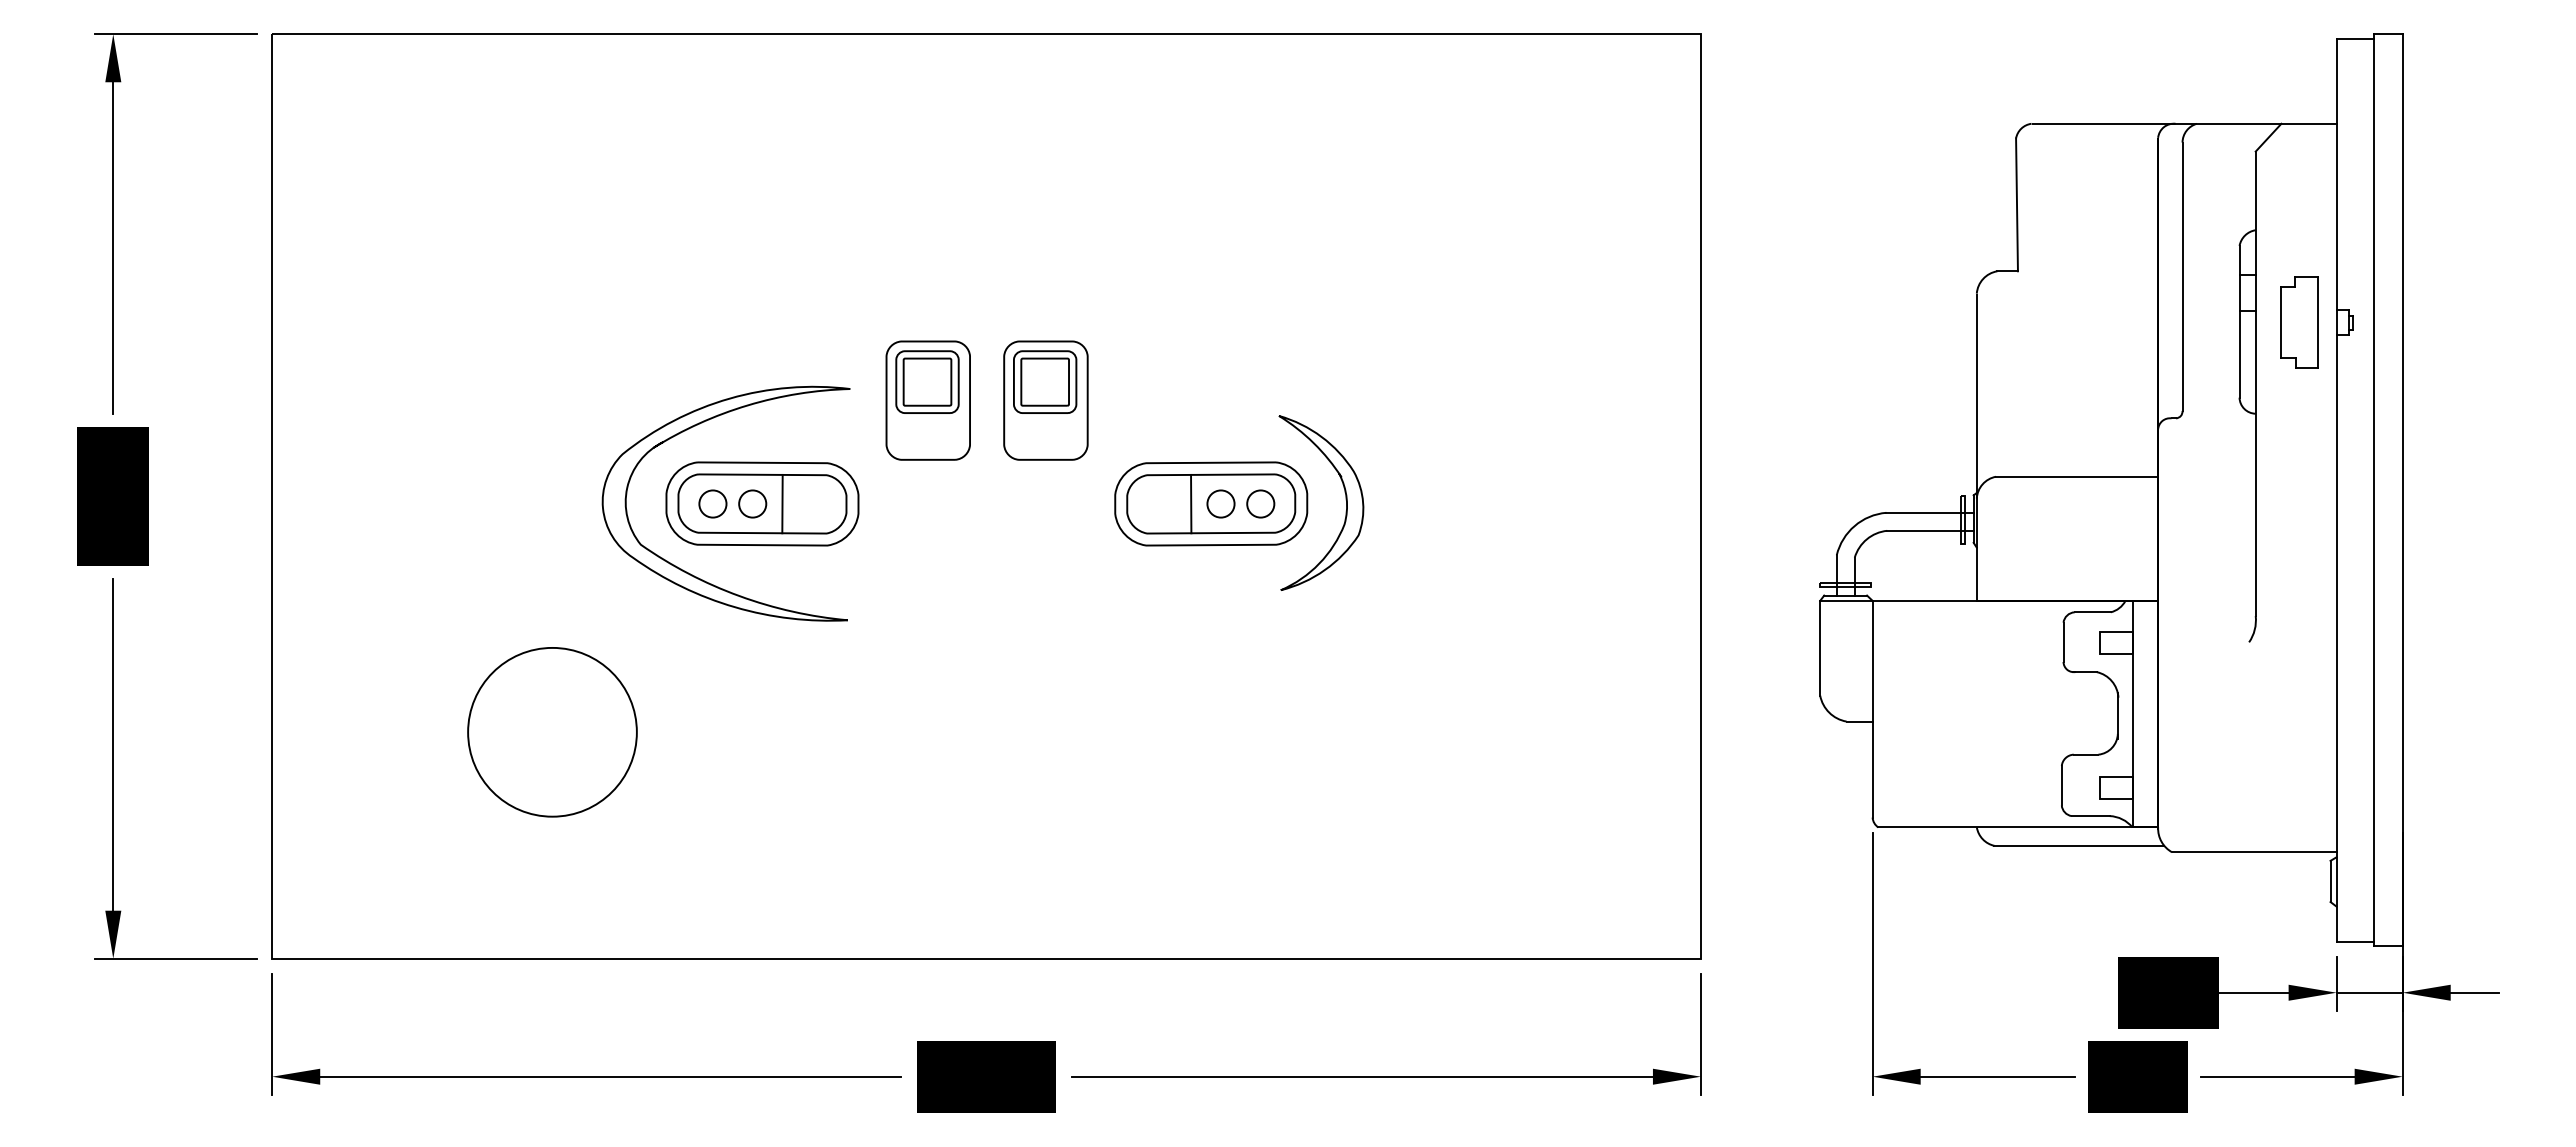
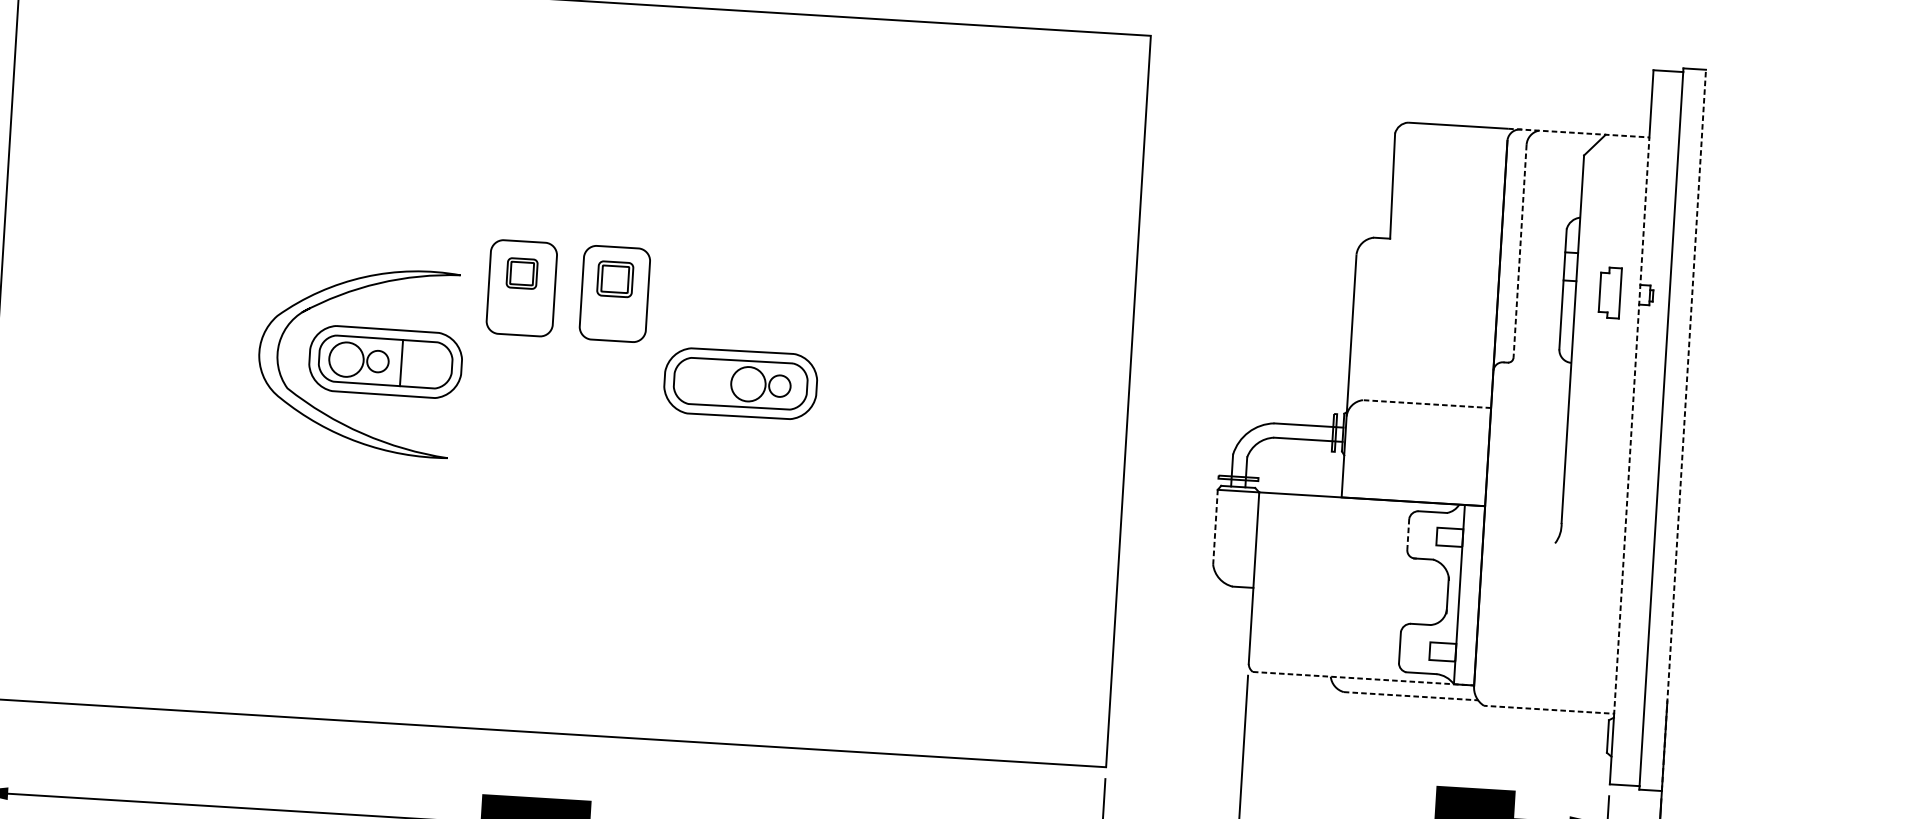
line: (2182, 277) -> (1520, 251), solid -> dashed
part: (2299, 322) -> (1610, 292), size x0.7
part: (927, 381) -> (522, 273), size x0.6
part: (1045, 381) -> (615, 278), size x0.7
line: (2076, 476) -> (1426, 403), solid -> dashed
line: (2336, 481) -> (1632, 420), solid -> dashed
line: (2402, 490) -> (1683, 430), solid -> dashed
curve: (1345, 499) -> (847, 386), removed
circle: (712, 503) -> (346, 359), size x1.6
line: (1191, 503) -> (725, 382), removed
circle: (1220, 503) -> (748, 383), size x1.6
line: (2063, 642) -> (1408, 534), solid -> dashed
line: (1820, 647) -> (1215, 526), solid -> dashed
circle: (552, 732) -> (208, 532), removed
line: (2018, 827) -> (1363, 678), solid -> dashed
line: (2079, 845) -> (1411, 695), solid -> dashed

